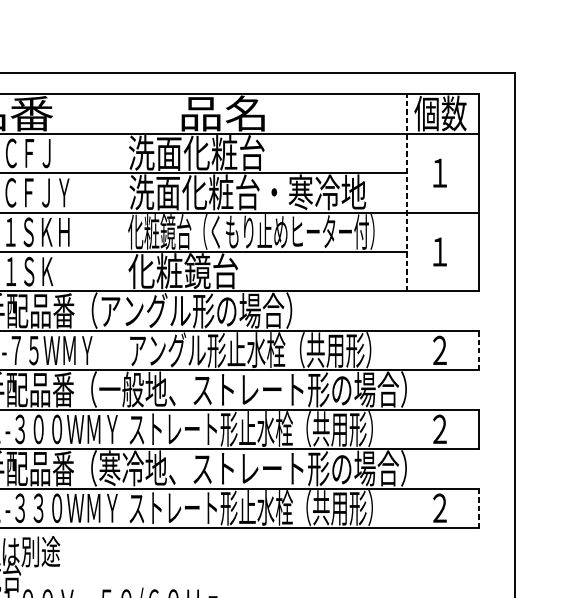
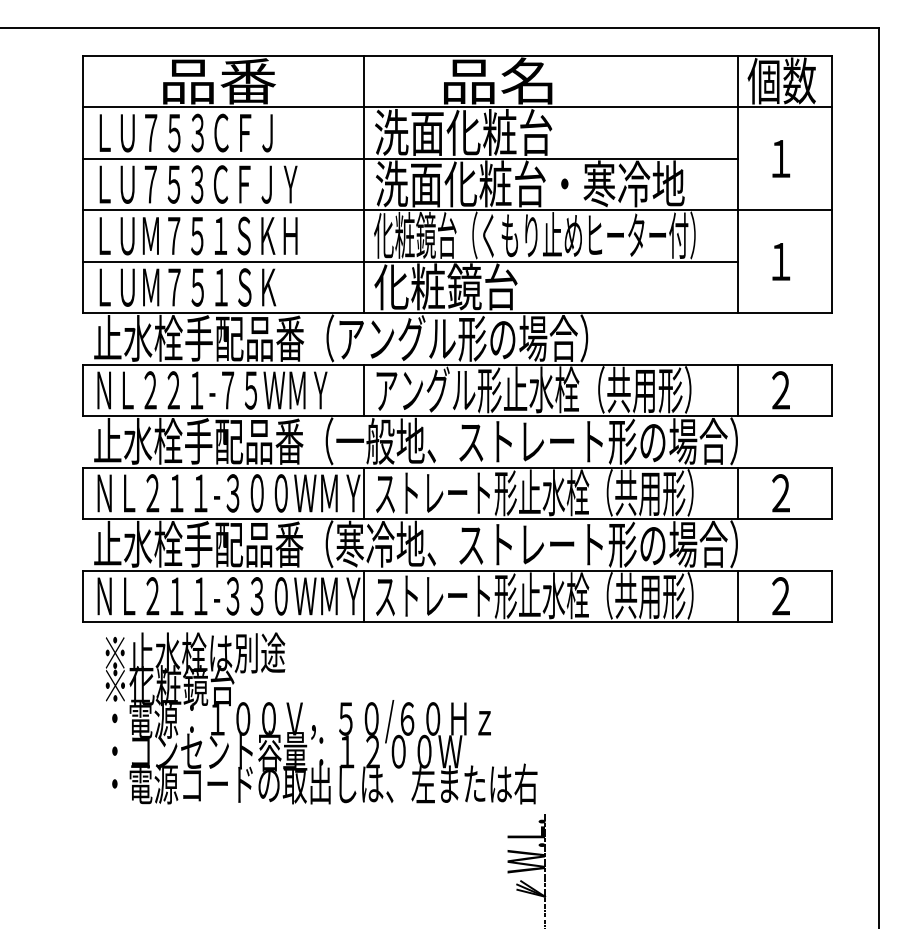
line: (120, 192) -> (364, 184), added
line: (407, 192) -> (738, 184), dashed -> solid
line: (120, 350) -> (364, 390), added
line: (407, 350) -> (738, 390), added
line: (479, 350) -> (832, 390), dashed -> solid
line: (120, 429) -> (364, 493), added
line: (407, 429) -> (738, 493), added
line: (120, 508) -> (364, 596), added
line: (407, 508) -> (738, 596), added
line: (479, 508) -> (832, 596), dashed -> solid

